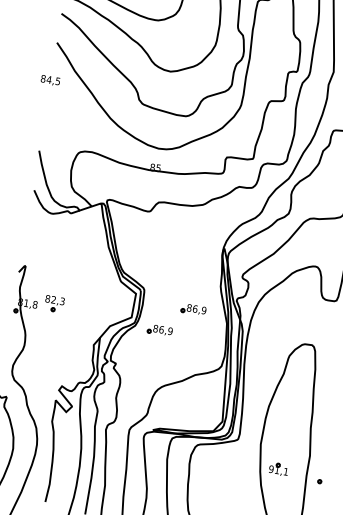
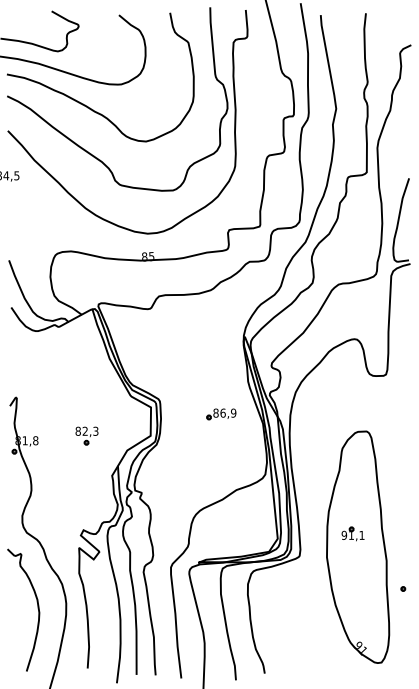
part: (54, 303) -> (86, 435), moved
part: (160, 330) -> (186, 445), removed
part: (278, 468) -> (352, 533), moved

